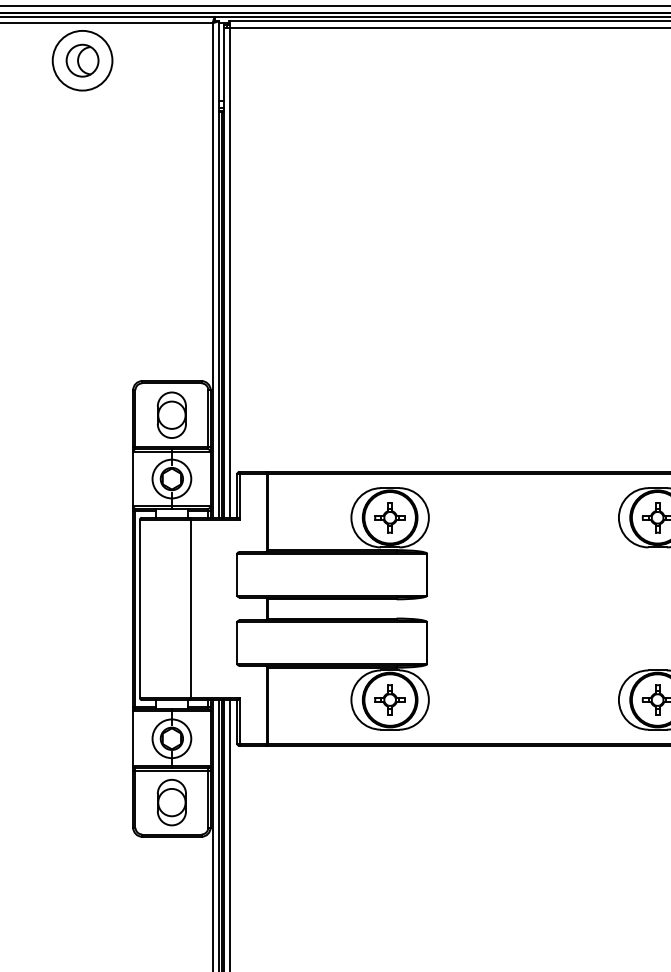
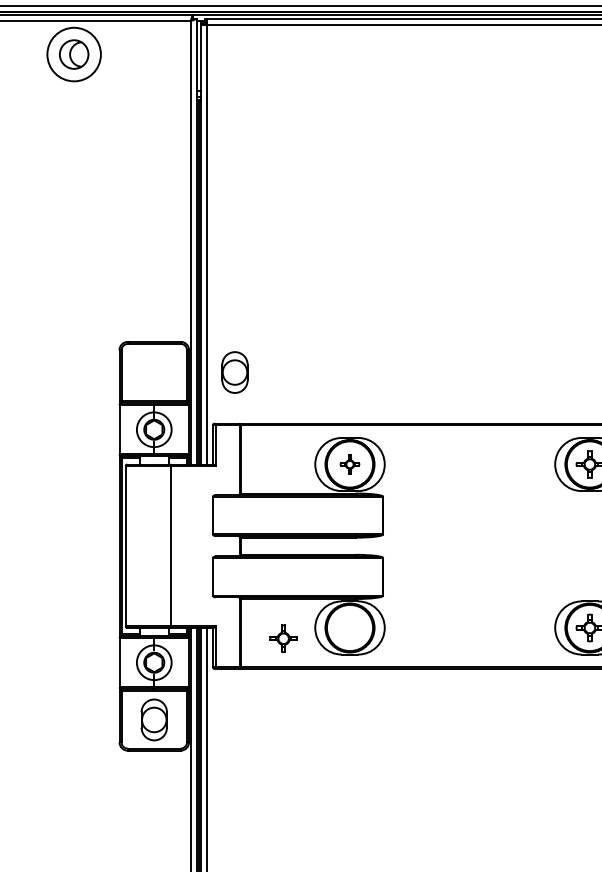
part: (171, 414) -> (234, 371), moved
part: (389, 517) -> (349, 464), size x0.7
part: (389, 699) -> (283, 638), moved

